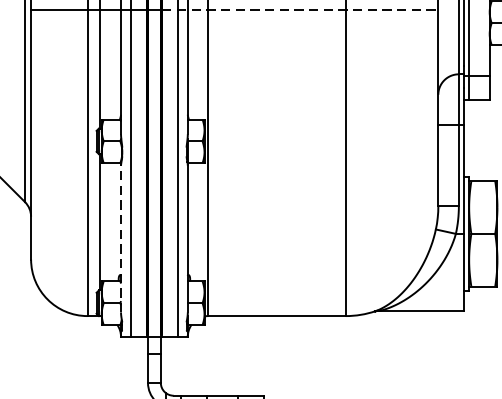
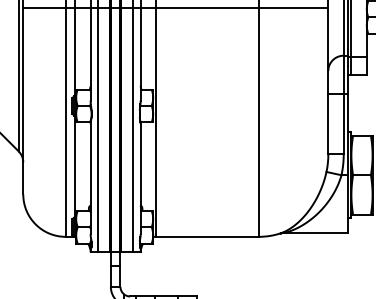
line: (301, 9) -> (225, 7), dashed -> solid
line: (120, 238) -> (90, 178), dashed -> solid

